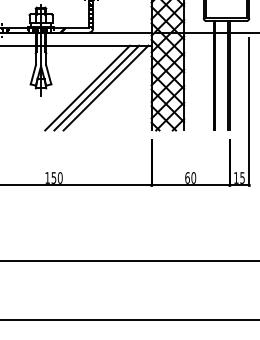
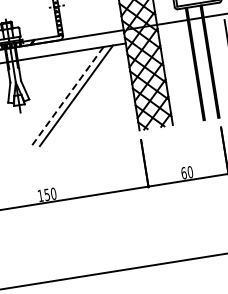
line: (105, 87) -> (85, 93), removed
line: (87, 88) -> (67, 97), solid -> dashed

